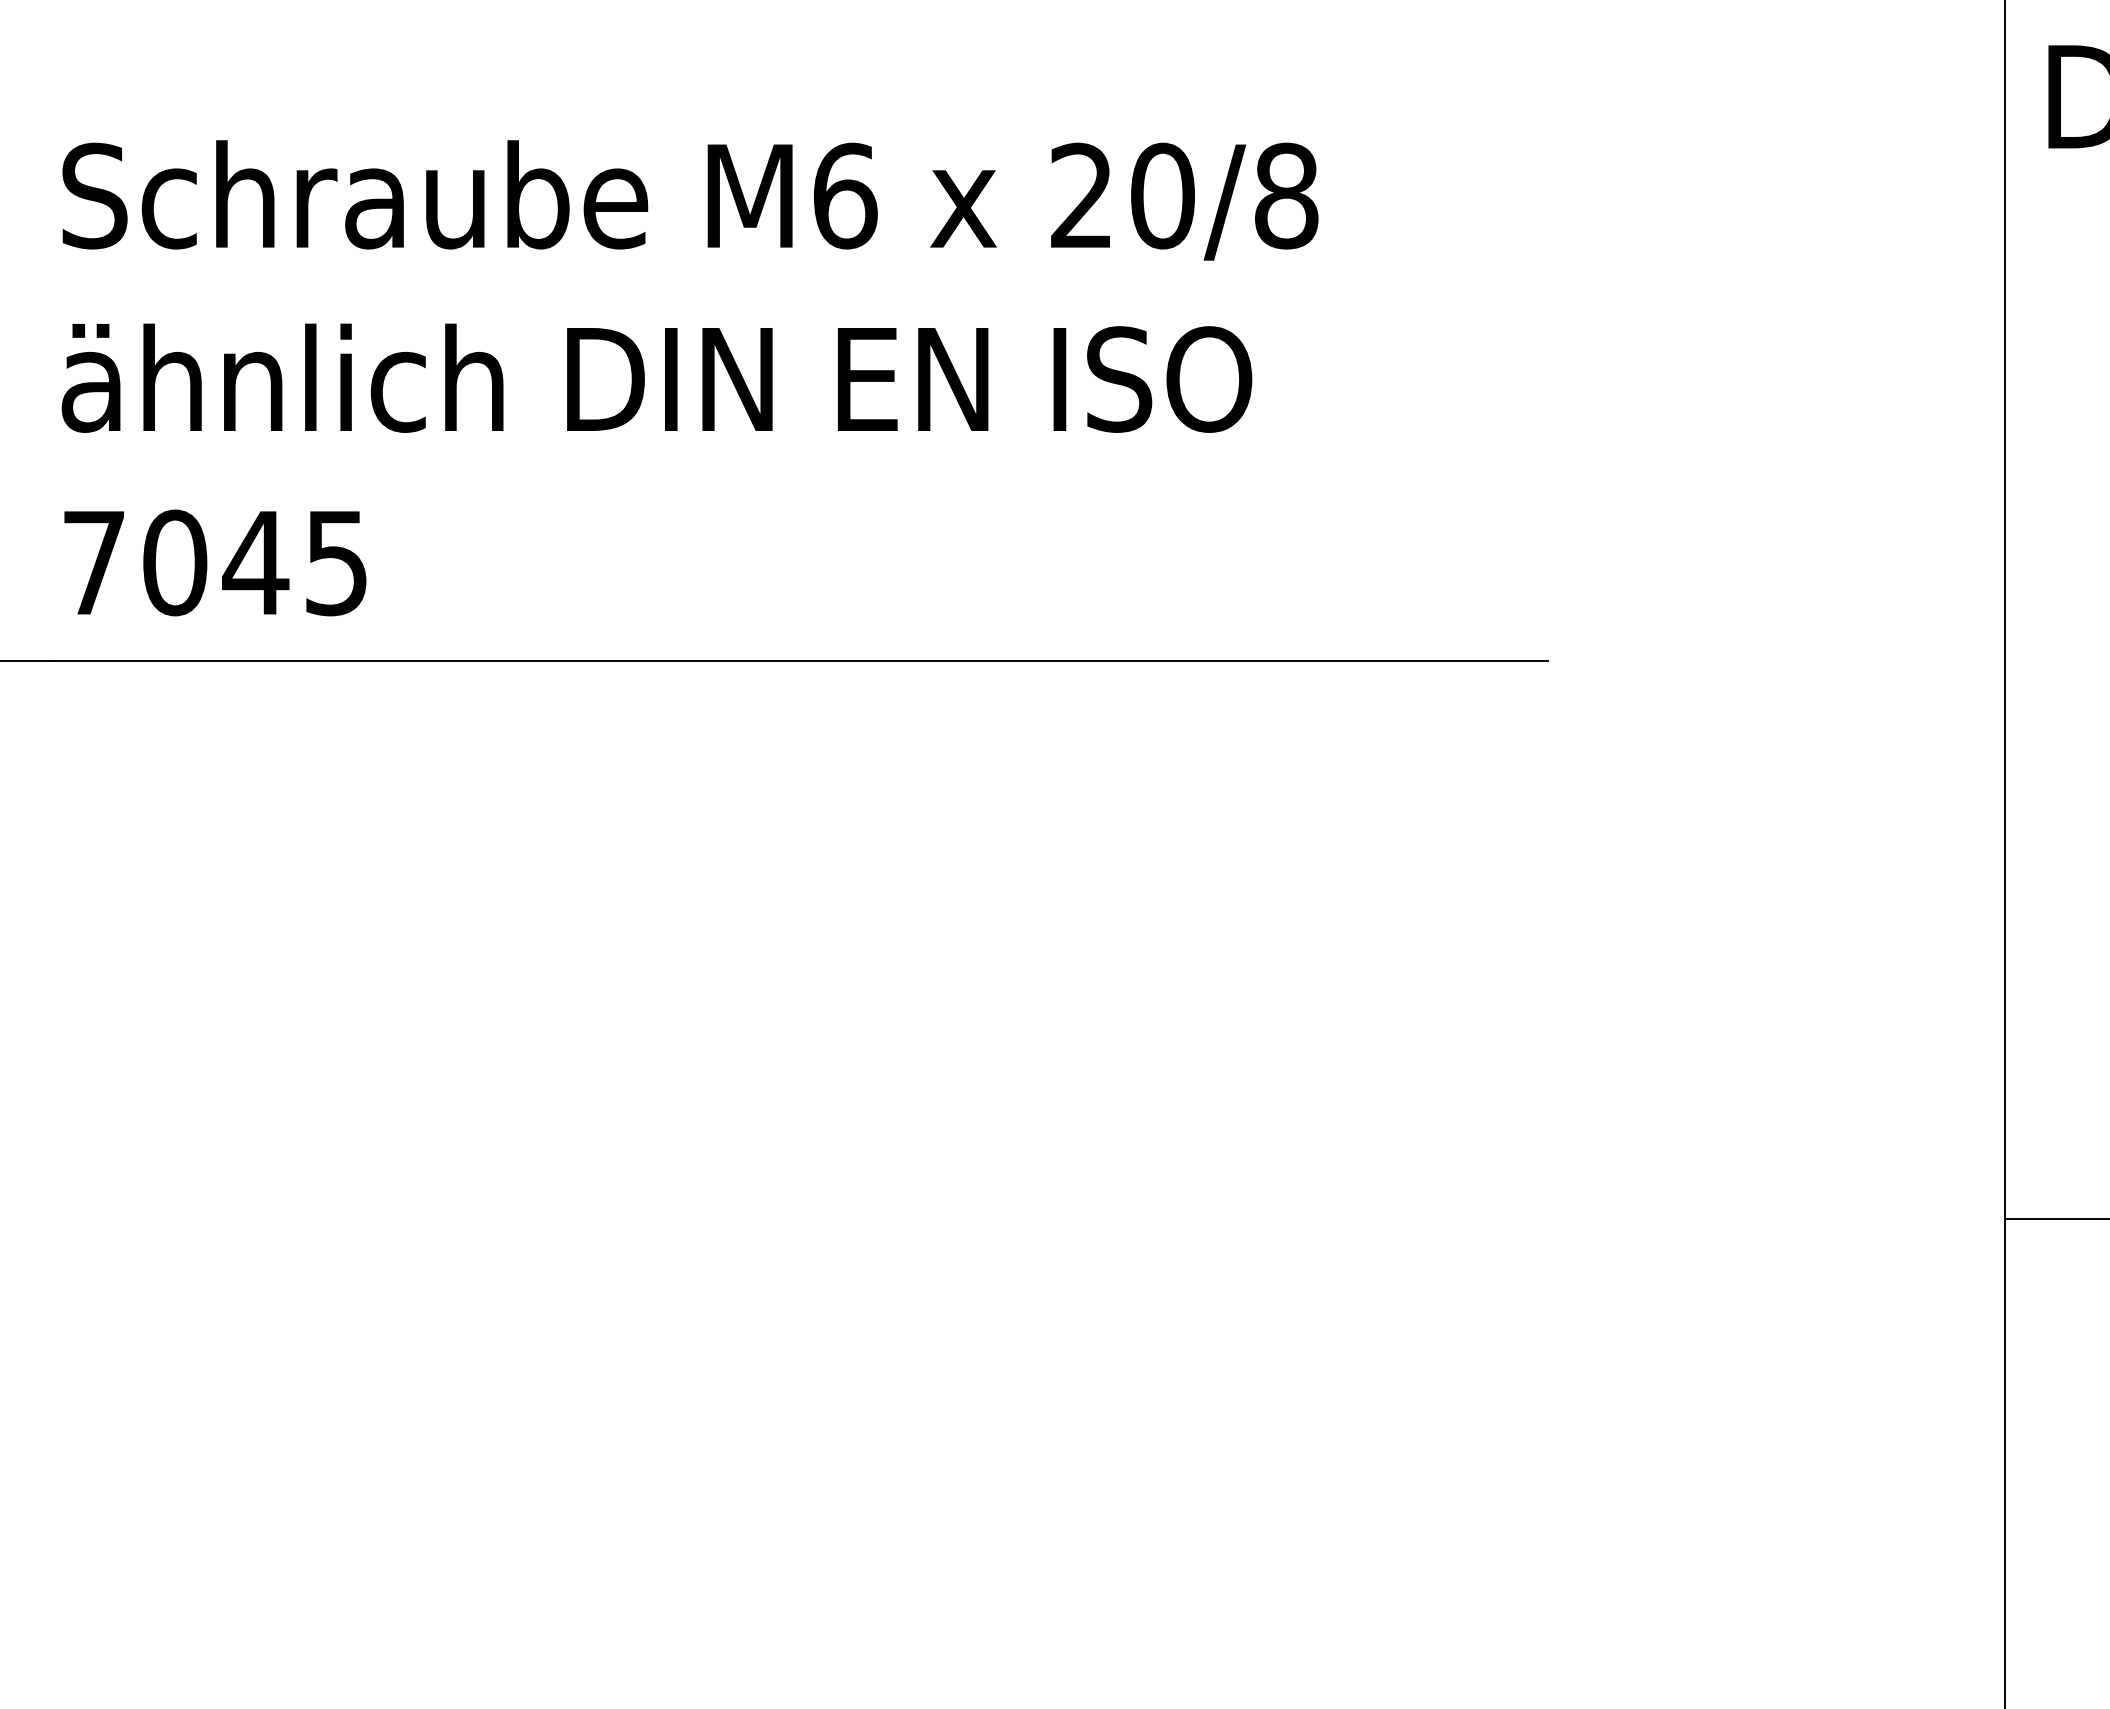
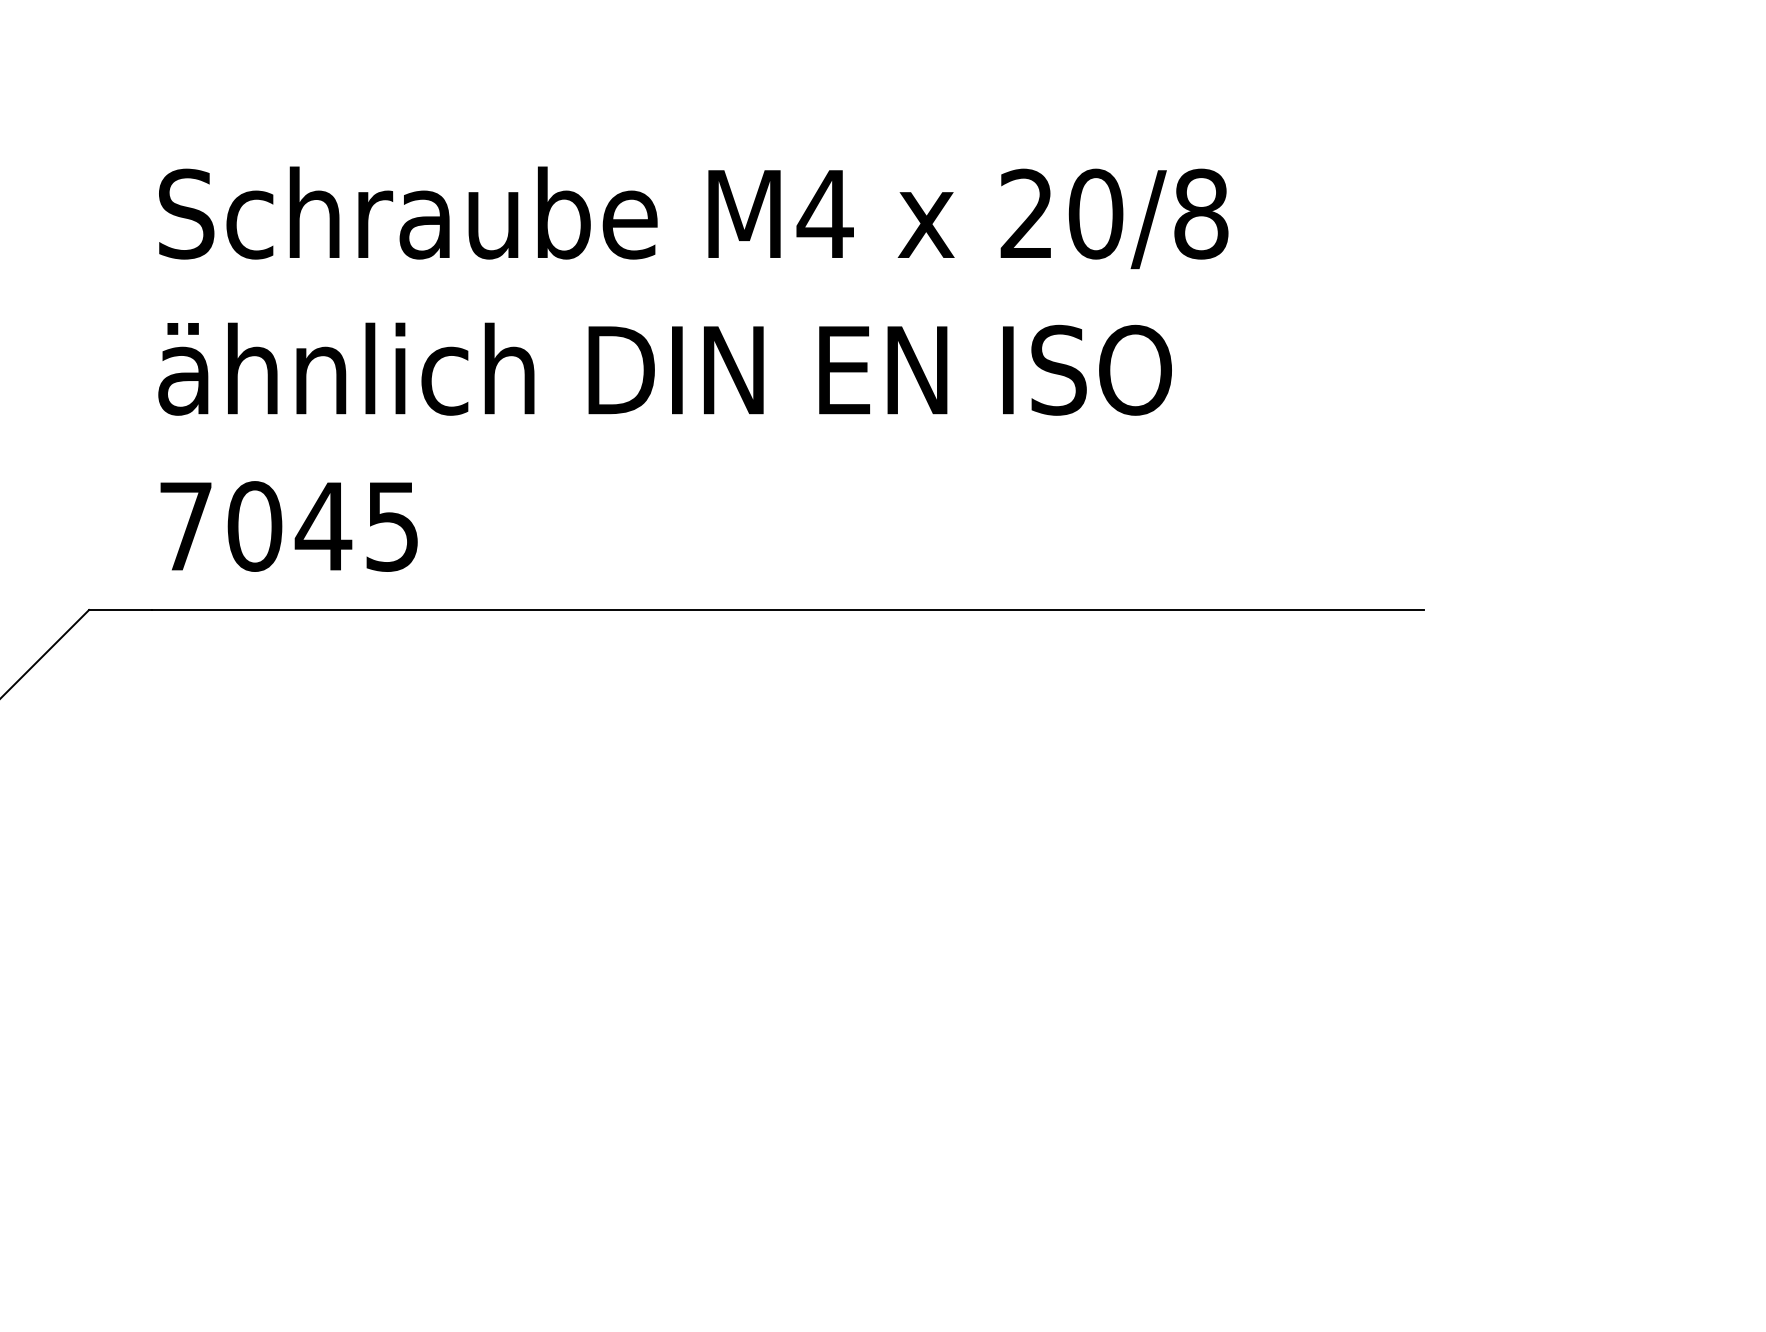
text: (844, 195) -> (824, 213), M6 -> M4

